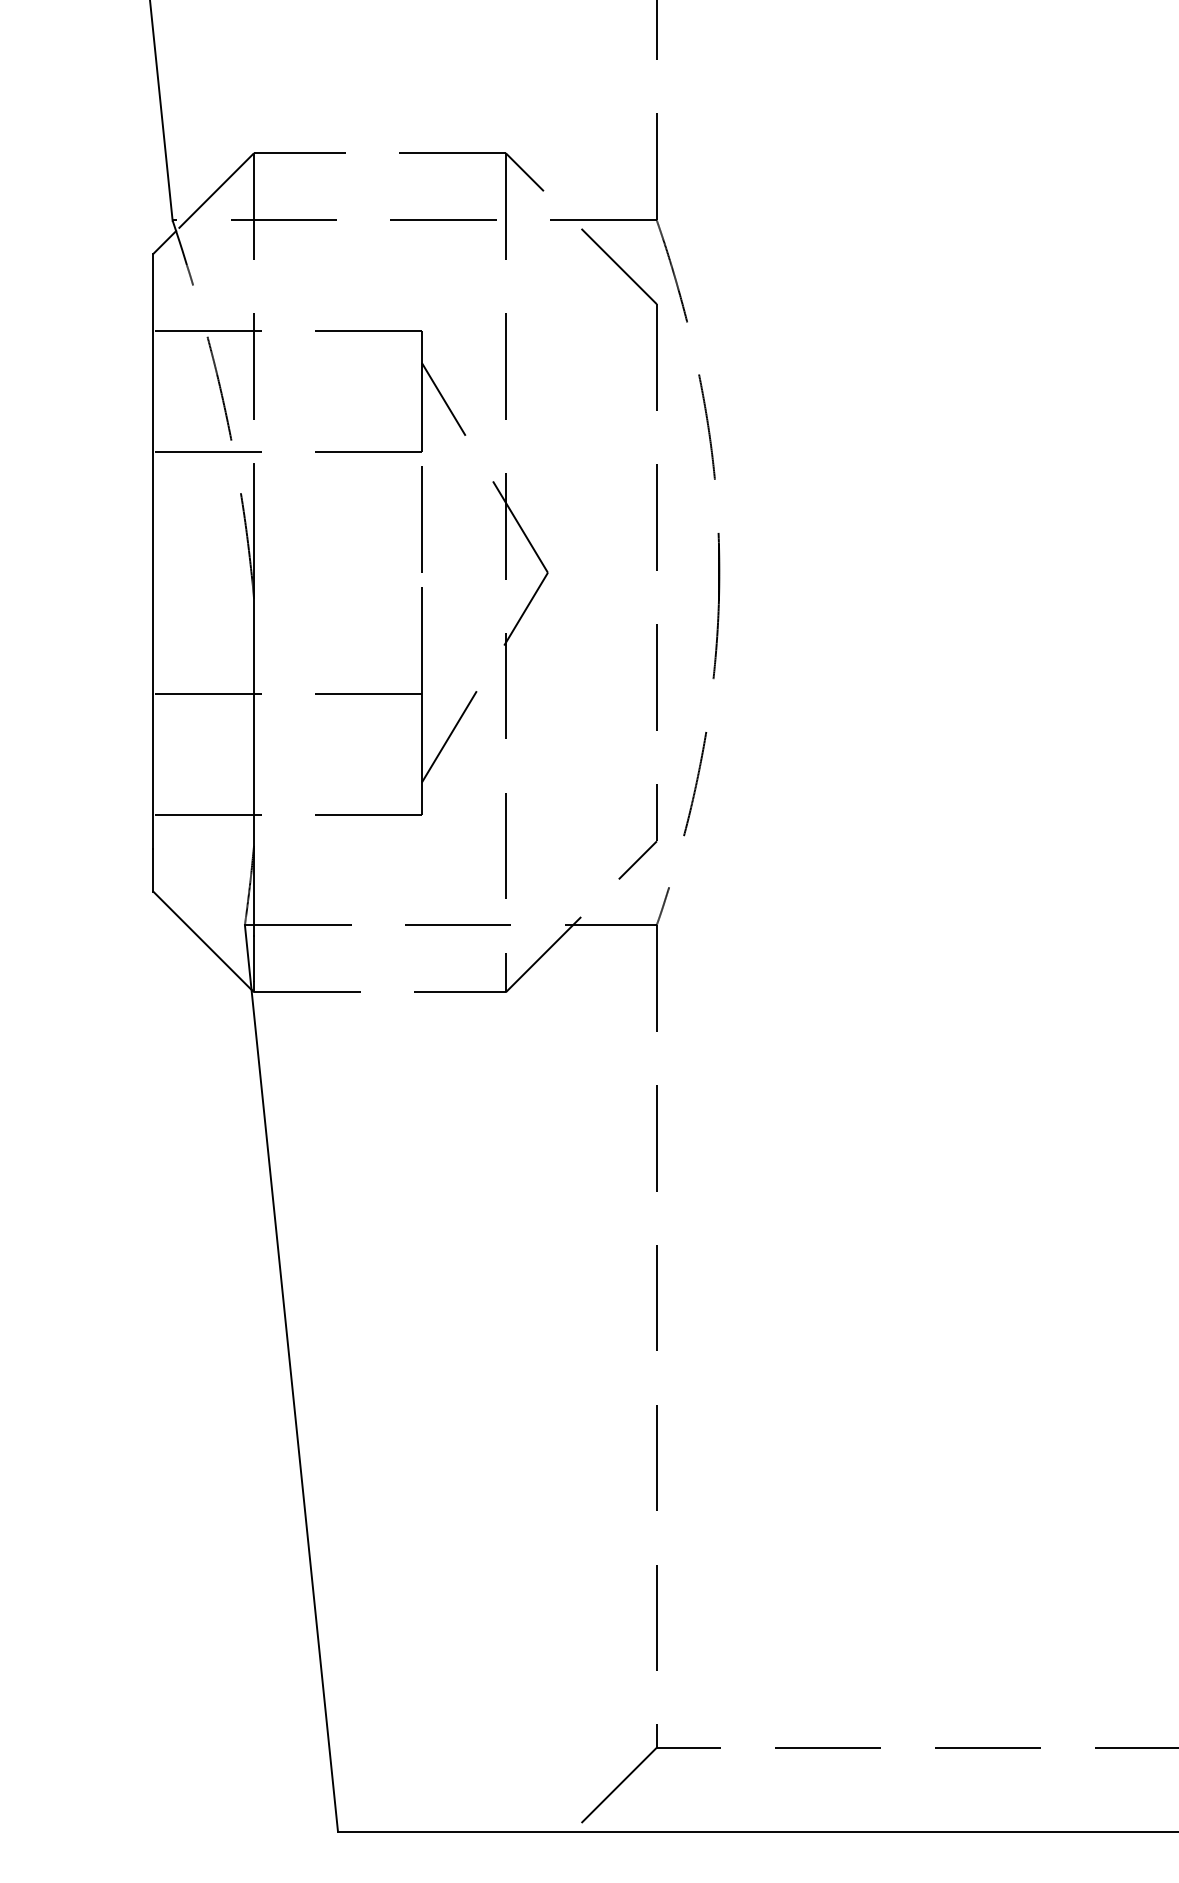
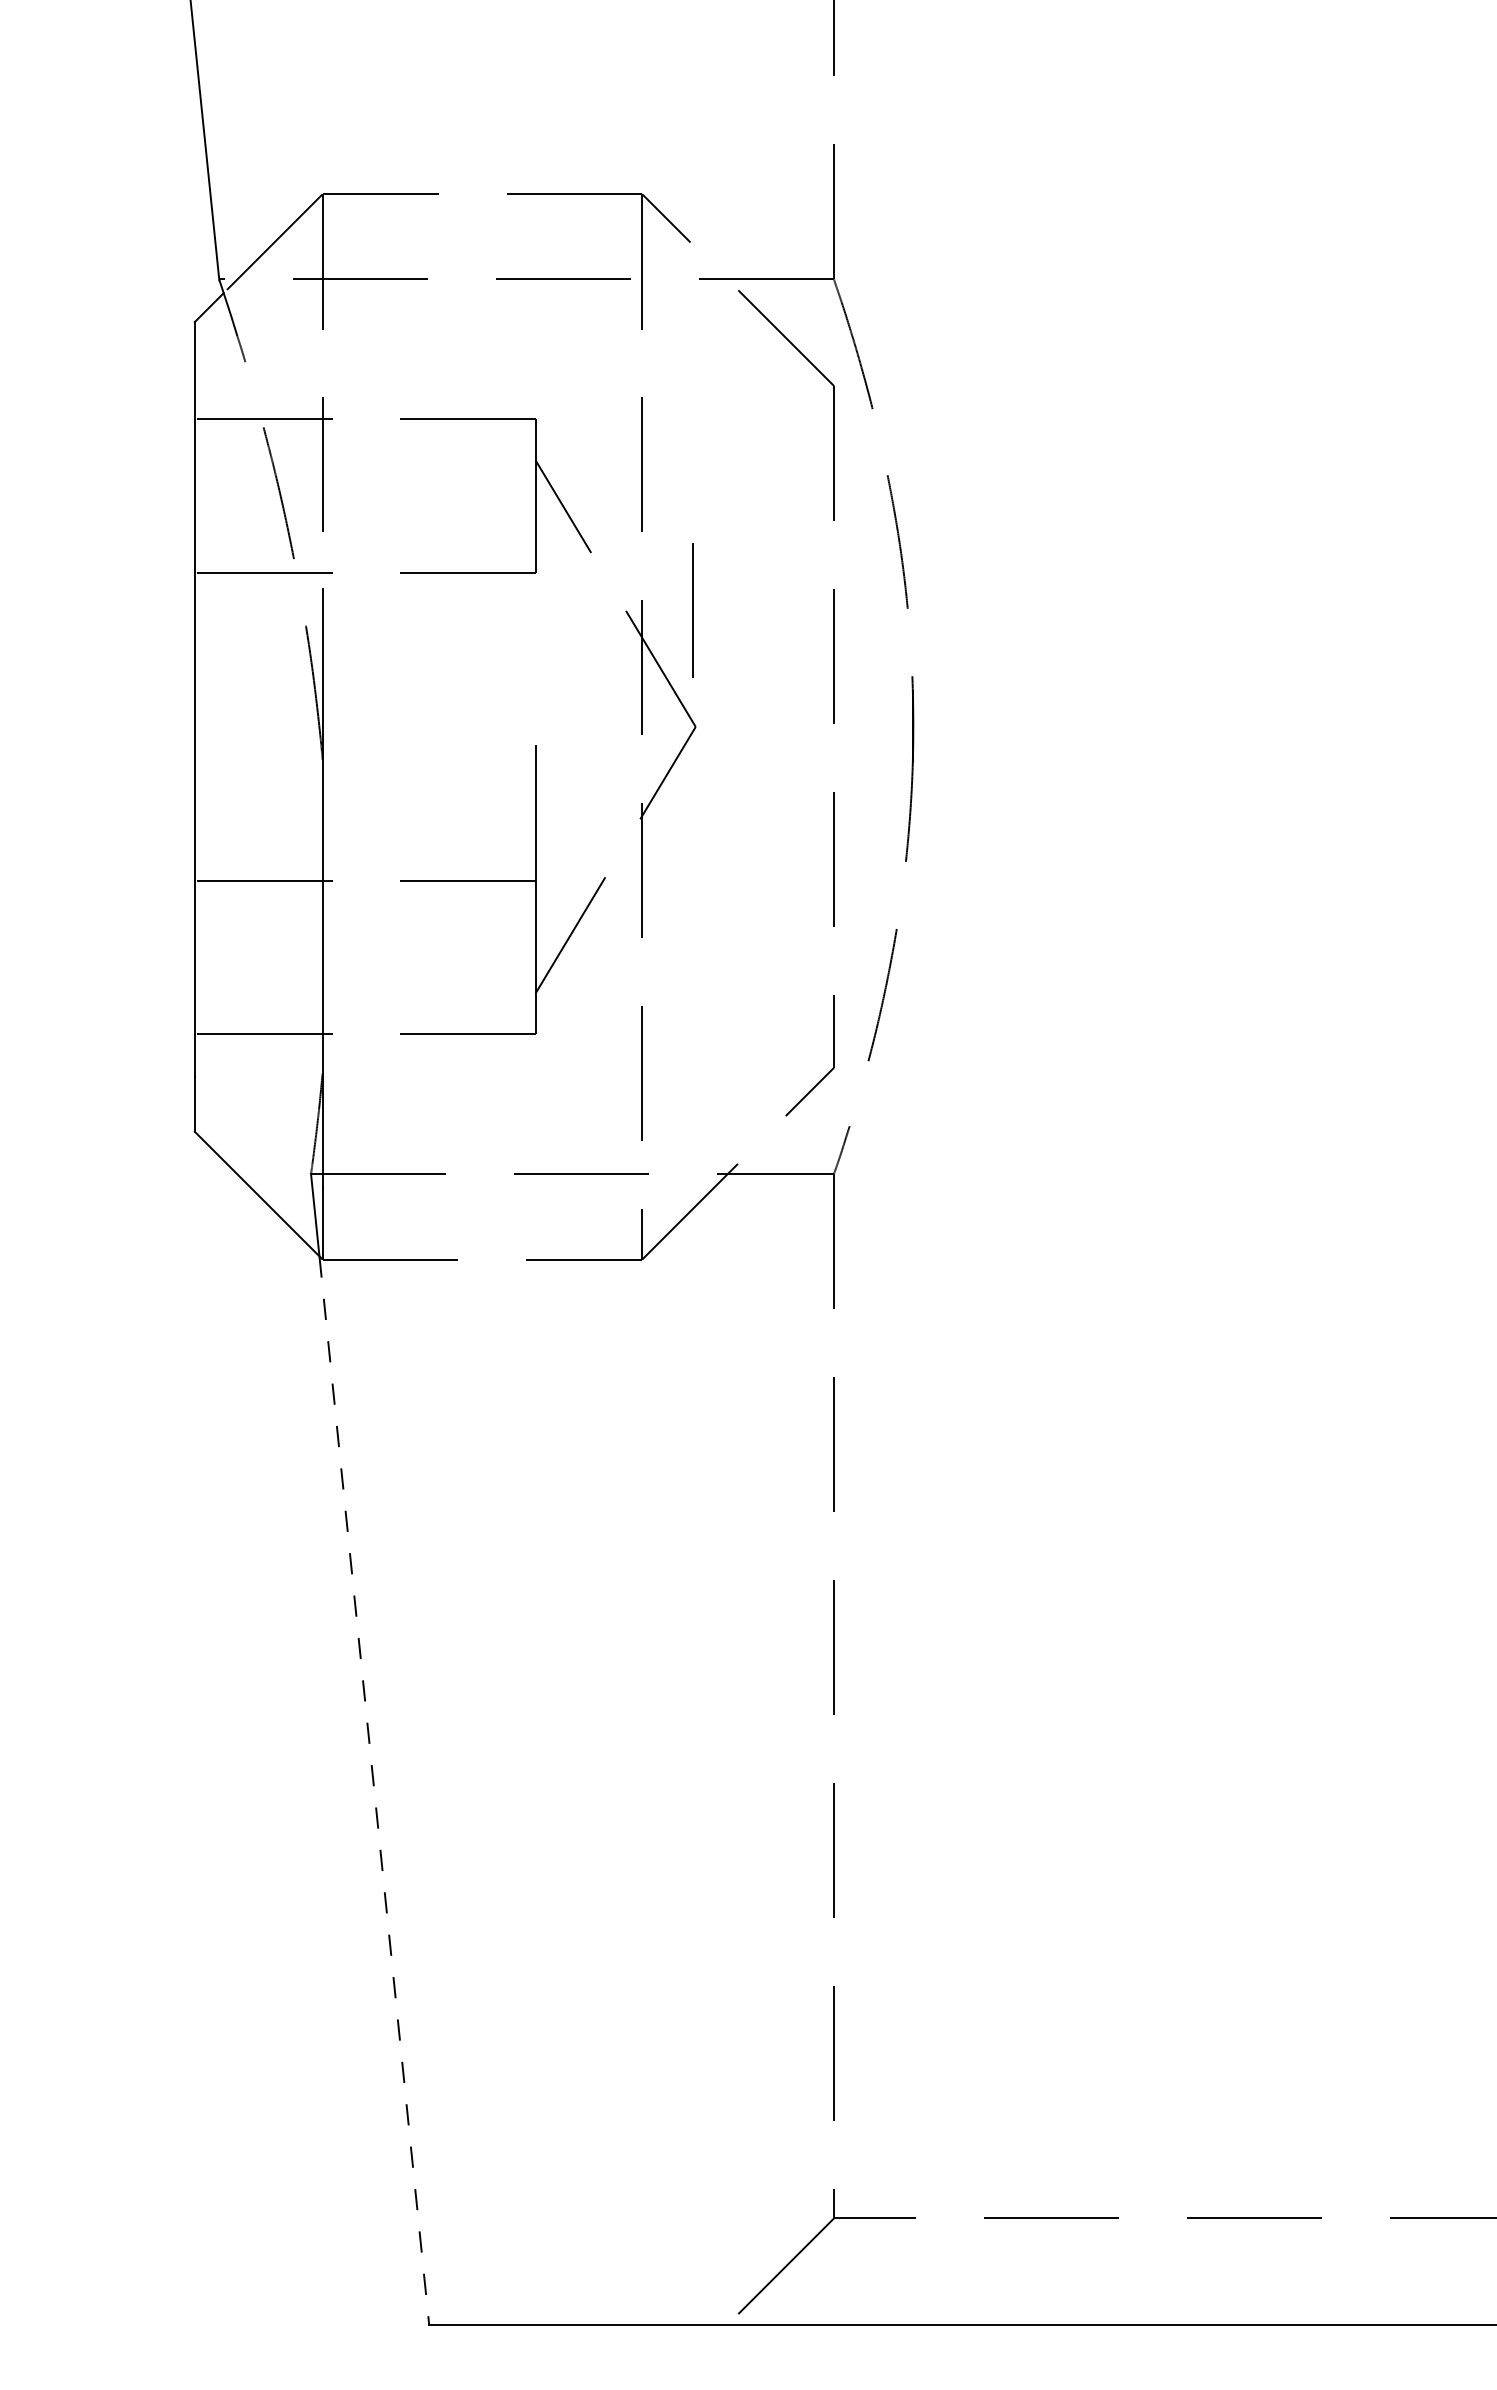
line: (421, 519) -> (692, 610), moved
line: (294, 1411) -> (374, 1791), solid -> dashed

